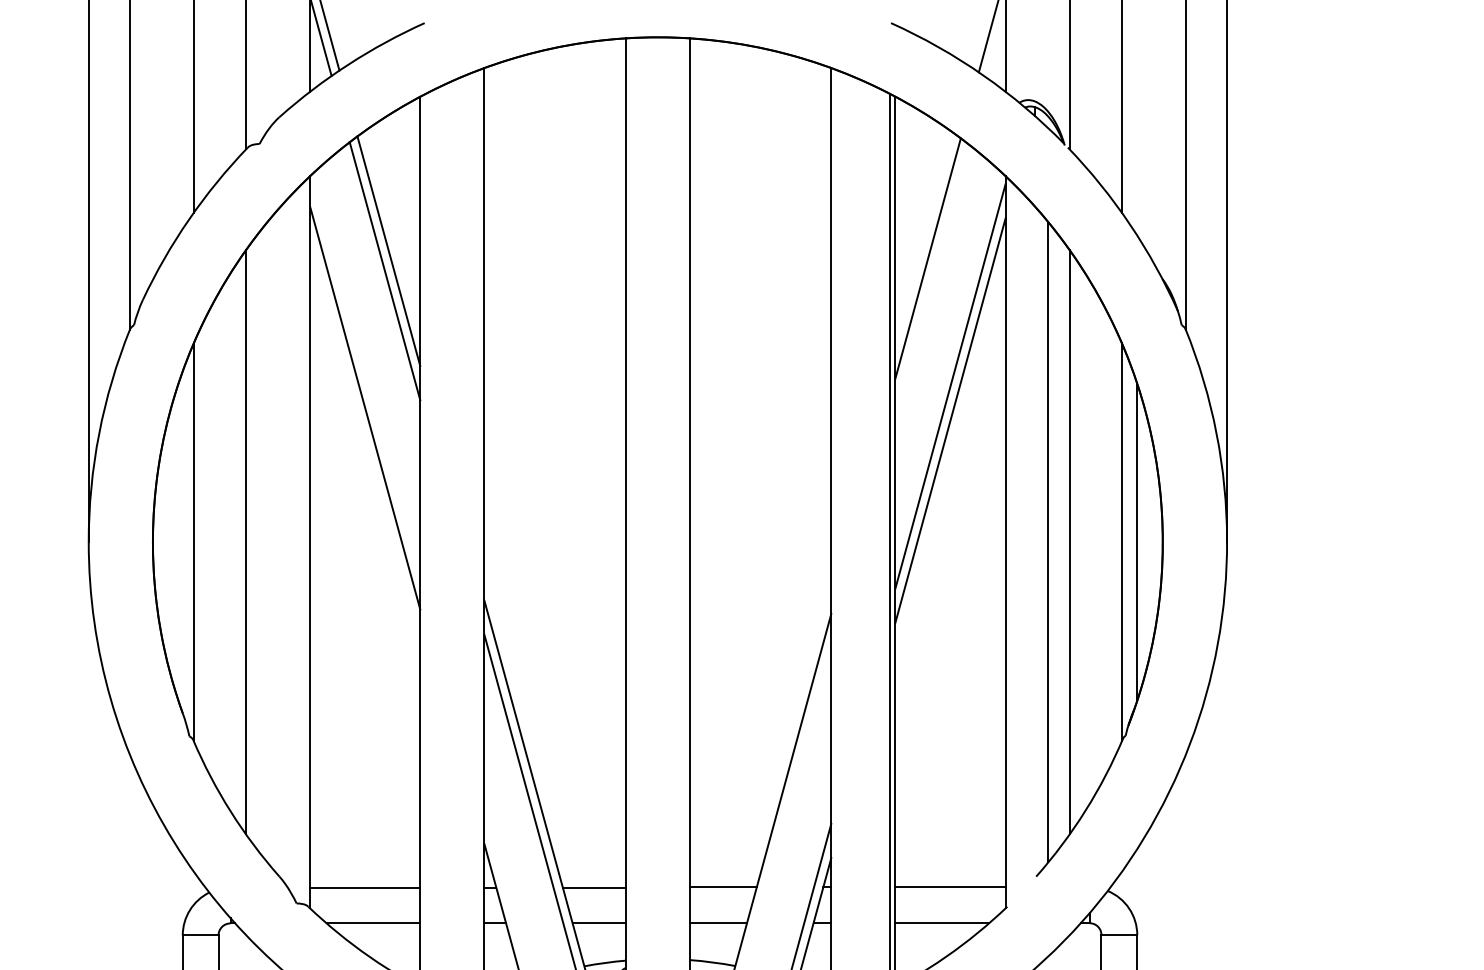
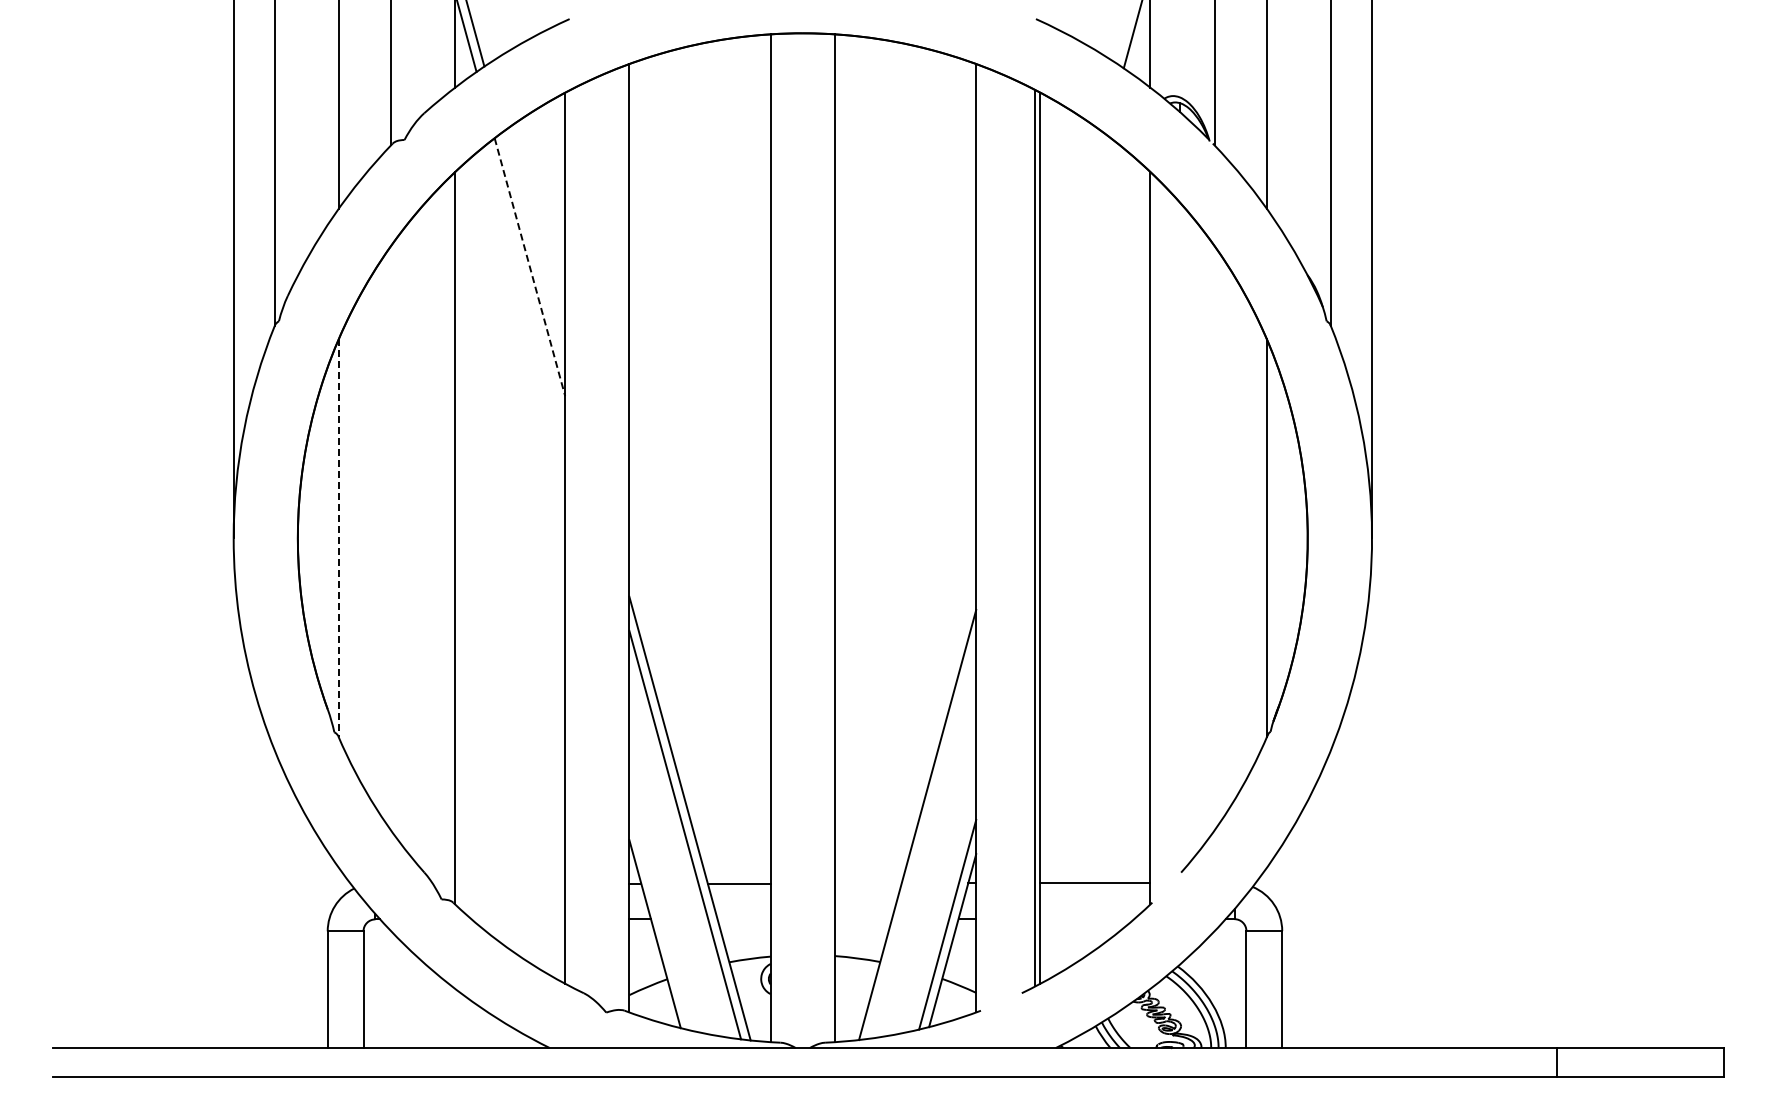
line: (388, 251) -> (533, 247), removed
line: (927, 258) -> (1072, 254), removed
line: (384, 271) -> (529, 267), solid -> dashed
line: (950, 386) -> (1095, 382), removed
line: (365, 408) -> (510, 404), removed
line: (950, 420) -> (1095, 416), removed
line: (193, 542) -> (338, 538), solid -> dashed
line: (245, 542) -> (390, 538), removed
line: (1048, 542) -> (1193, 538), removed
line: (1069, 542) -> (1214, 538), removed
line: (1137, 542) -> (1282, 538), removed
line: (365, 887) -> (510, 883), removed
line: (722, 887) -> (867, 883), removed
line: (373, 923) -> (518, 919), removed
line: (598, 923) -> (743, 919), removed
line: (717, 923) -> (862, 919), removed
line: (942, 923) -> (1087, 919), removed

